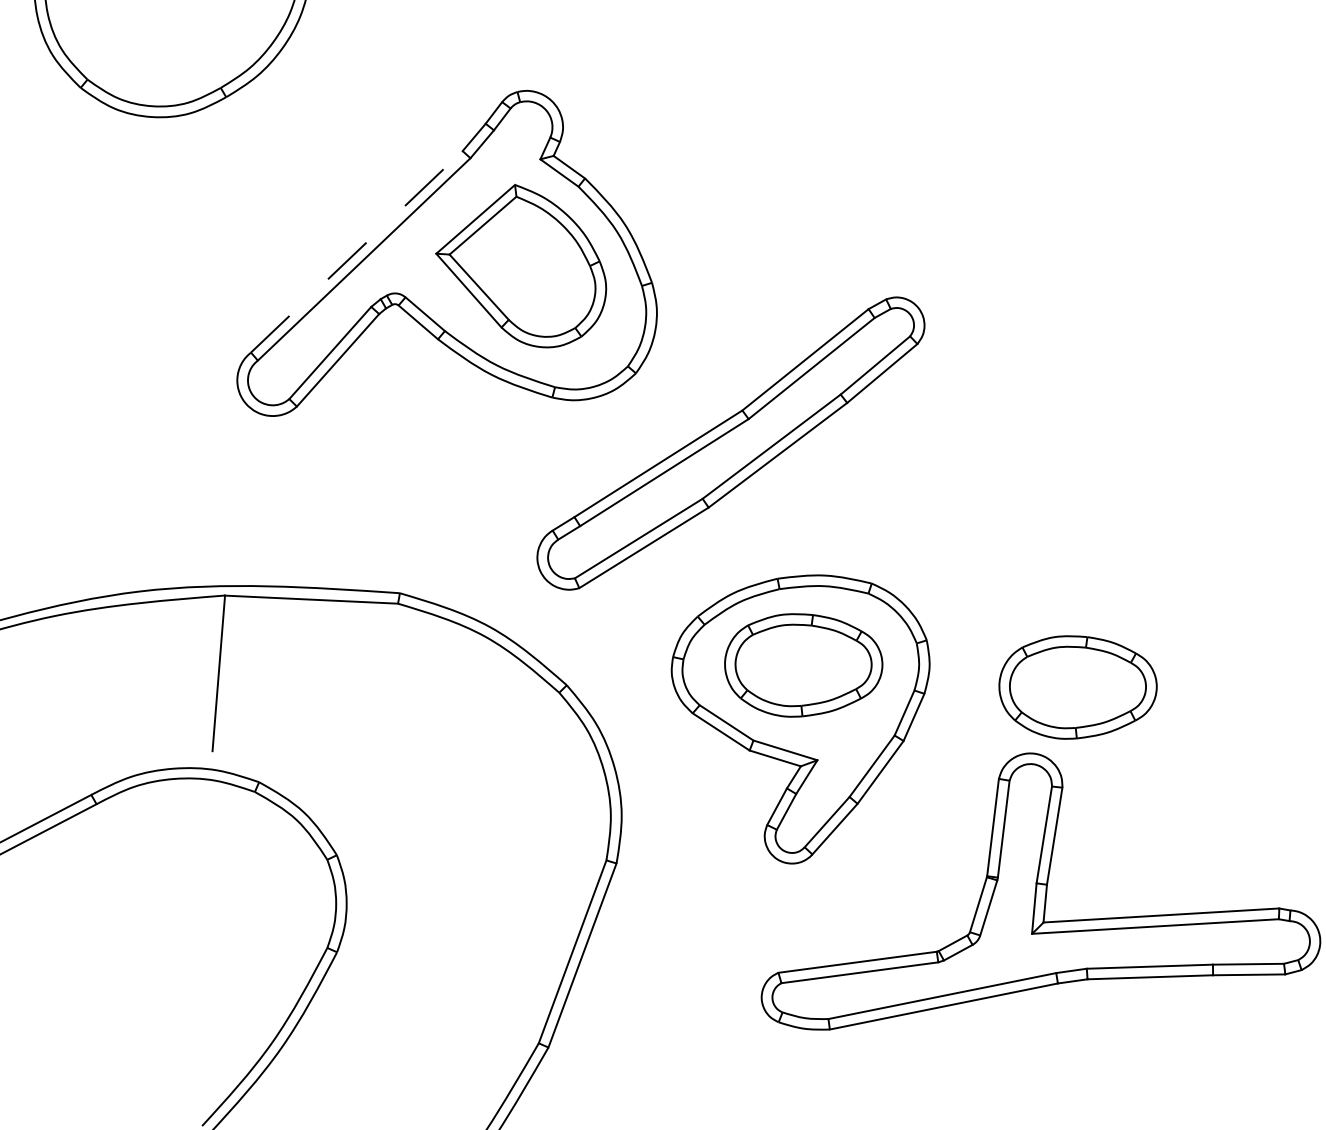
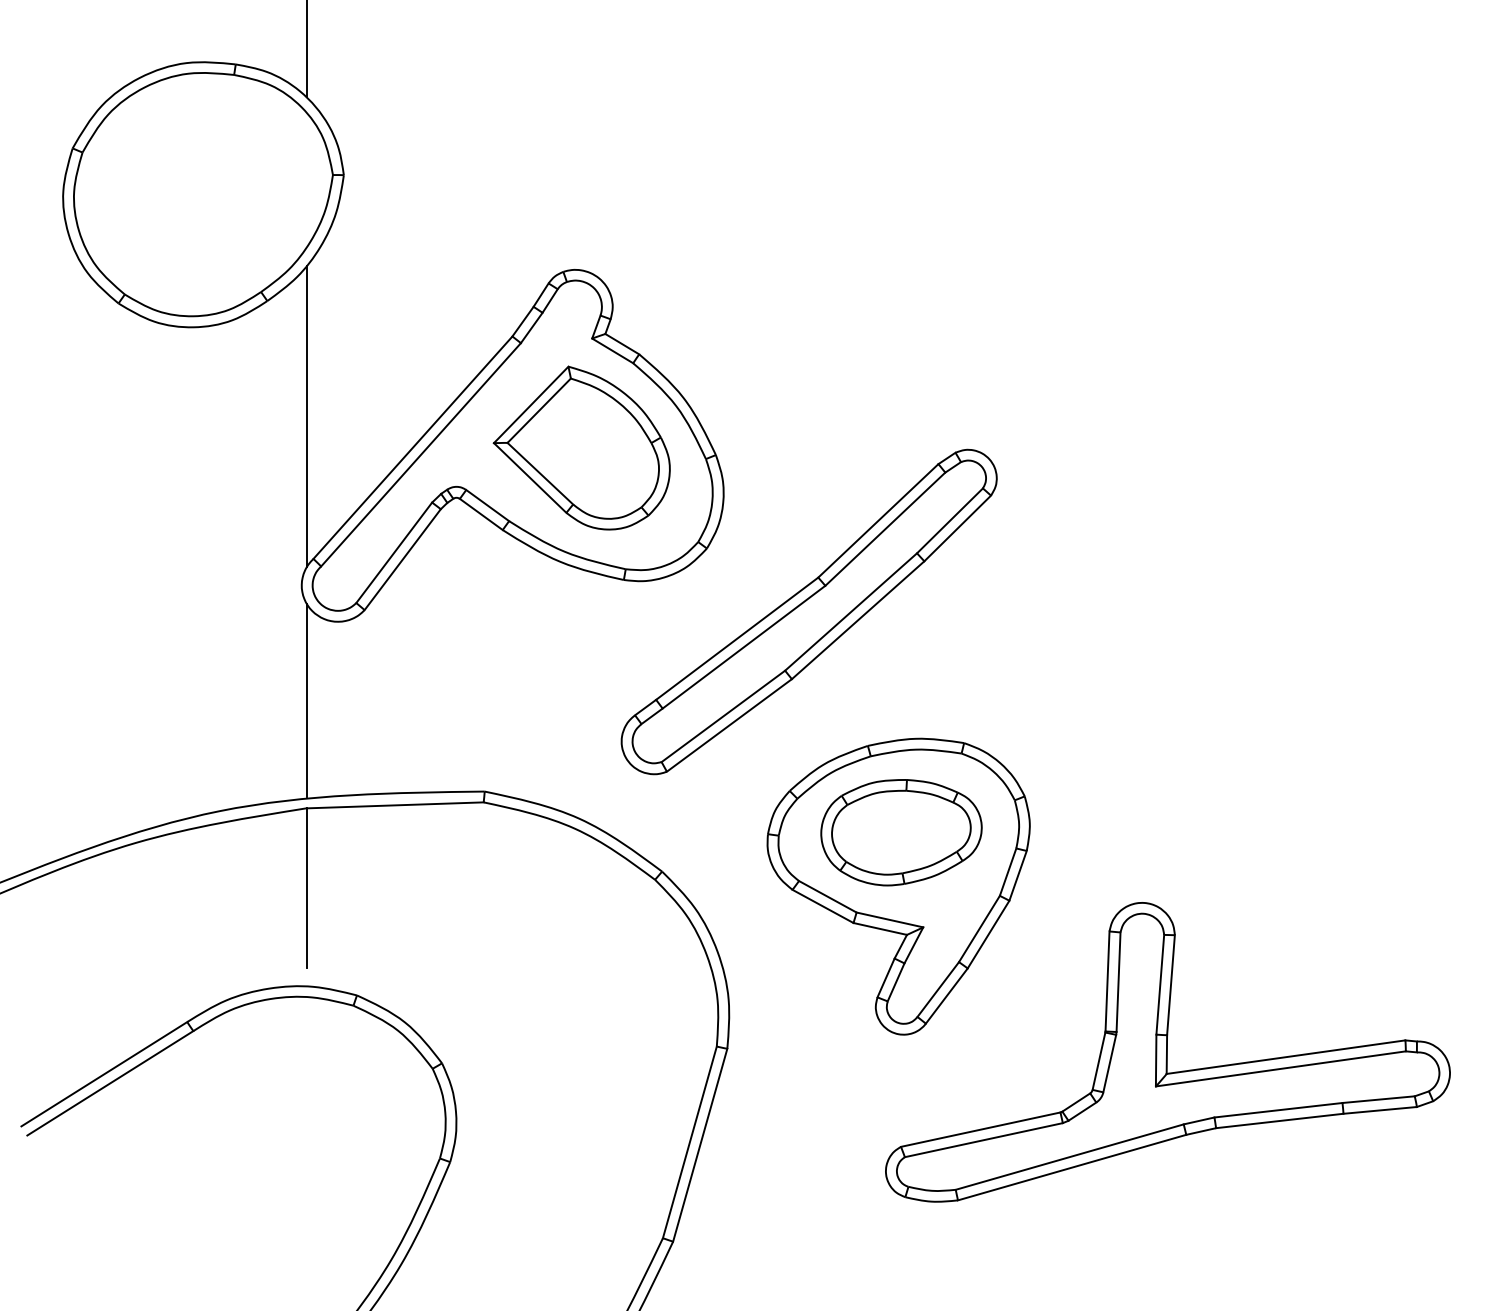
line: (256, 212) -> (307, 415), added
line: (357, 251) -> (413, 447), dashed -> solid
line: (234, 490) -> (307, 700), added
part: (1077, 687) -> (1182, 832), removed

